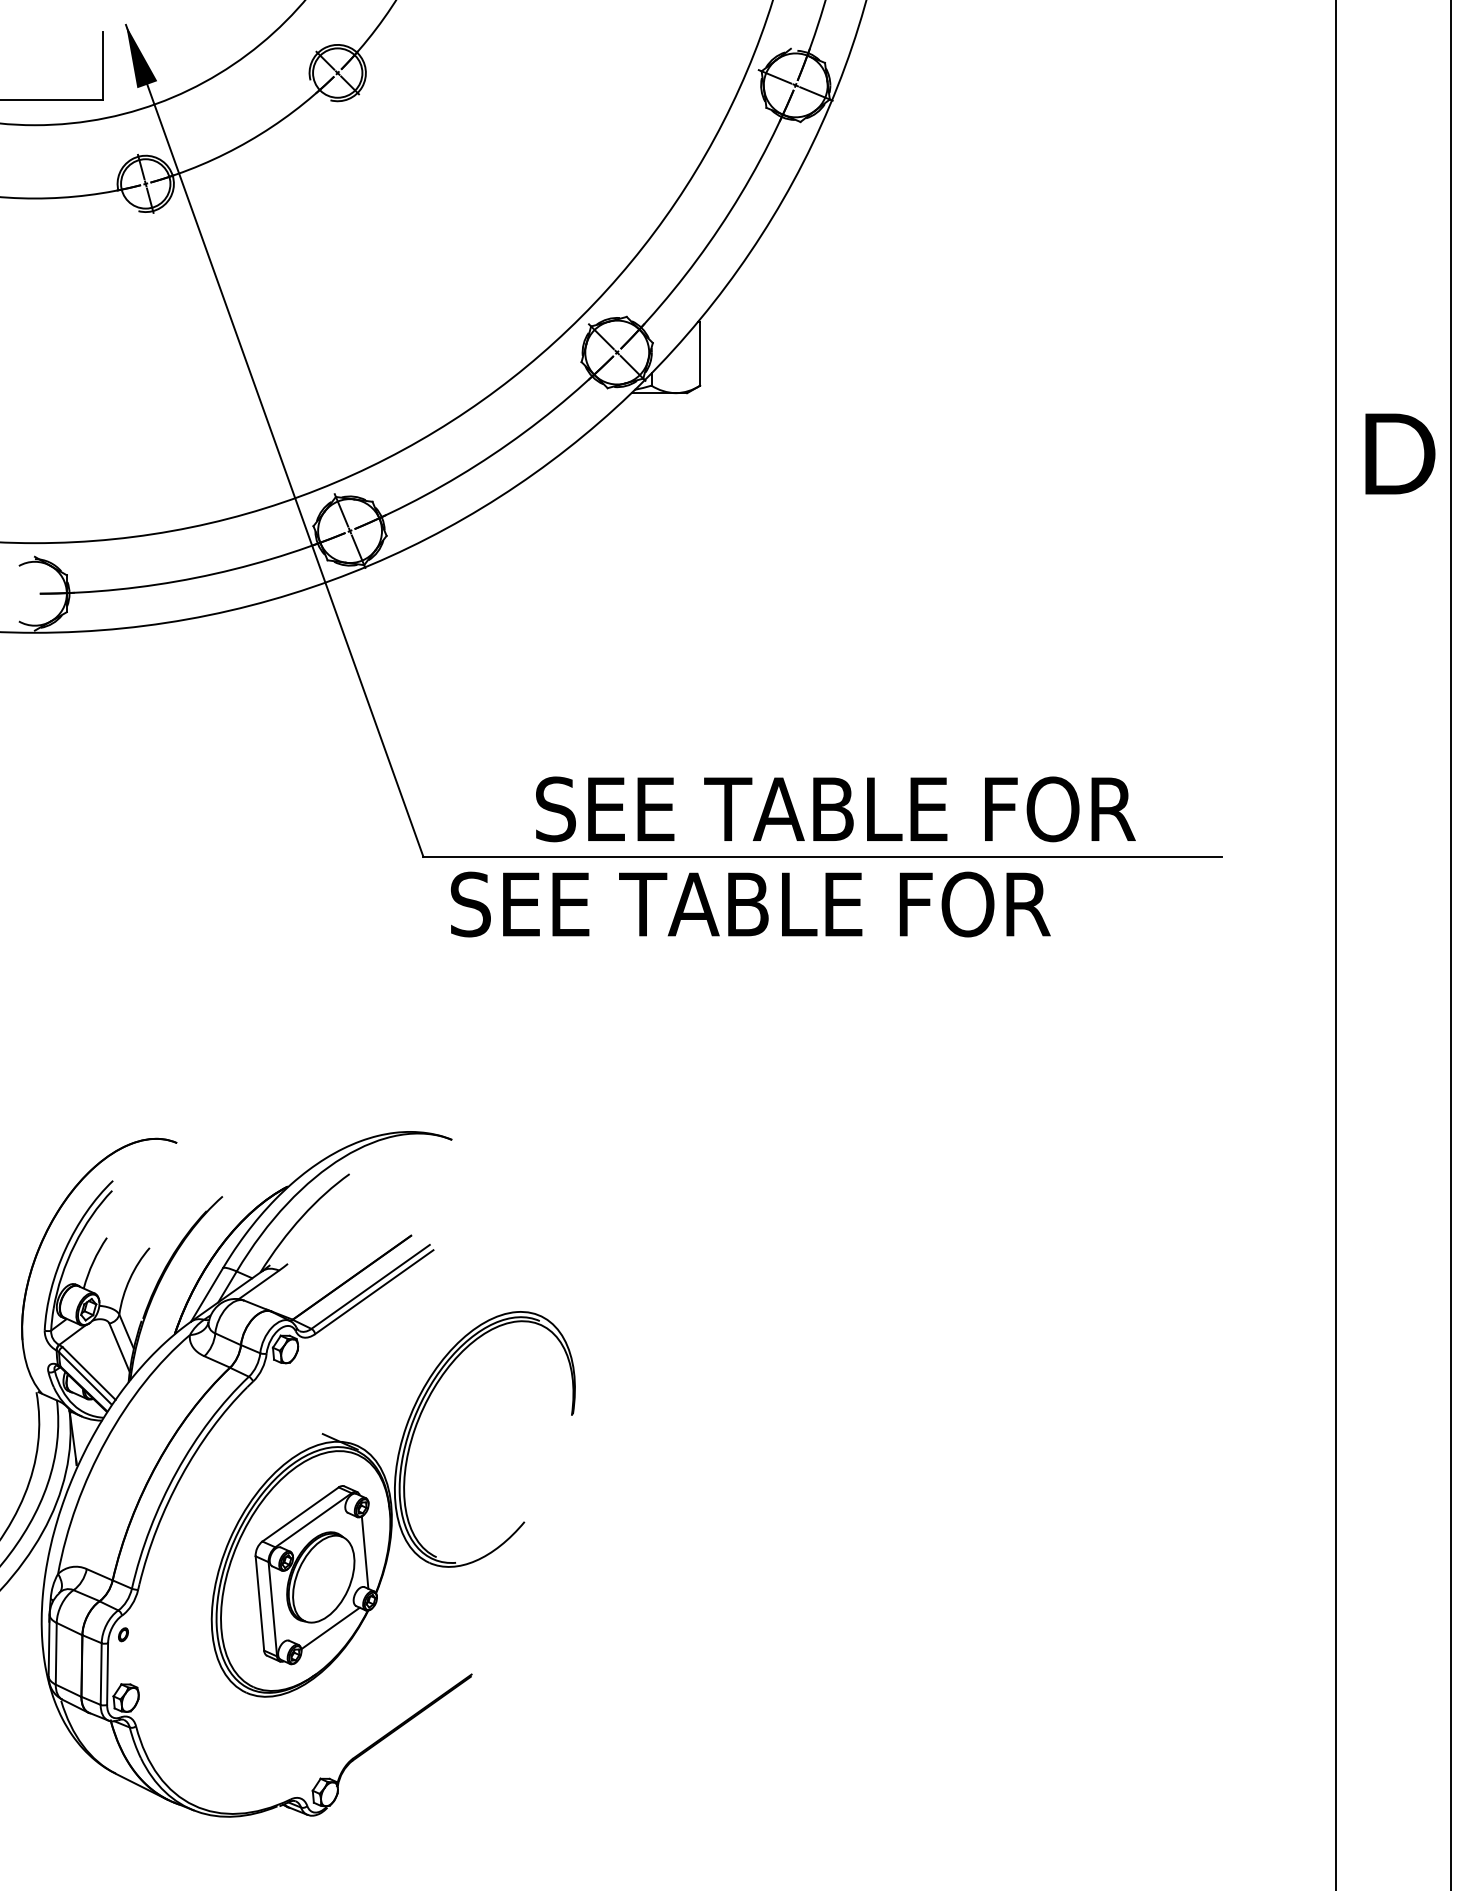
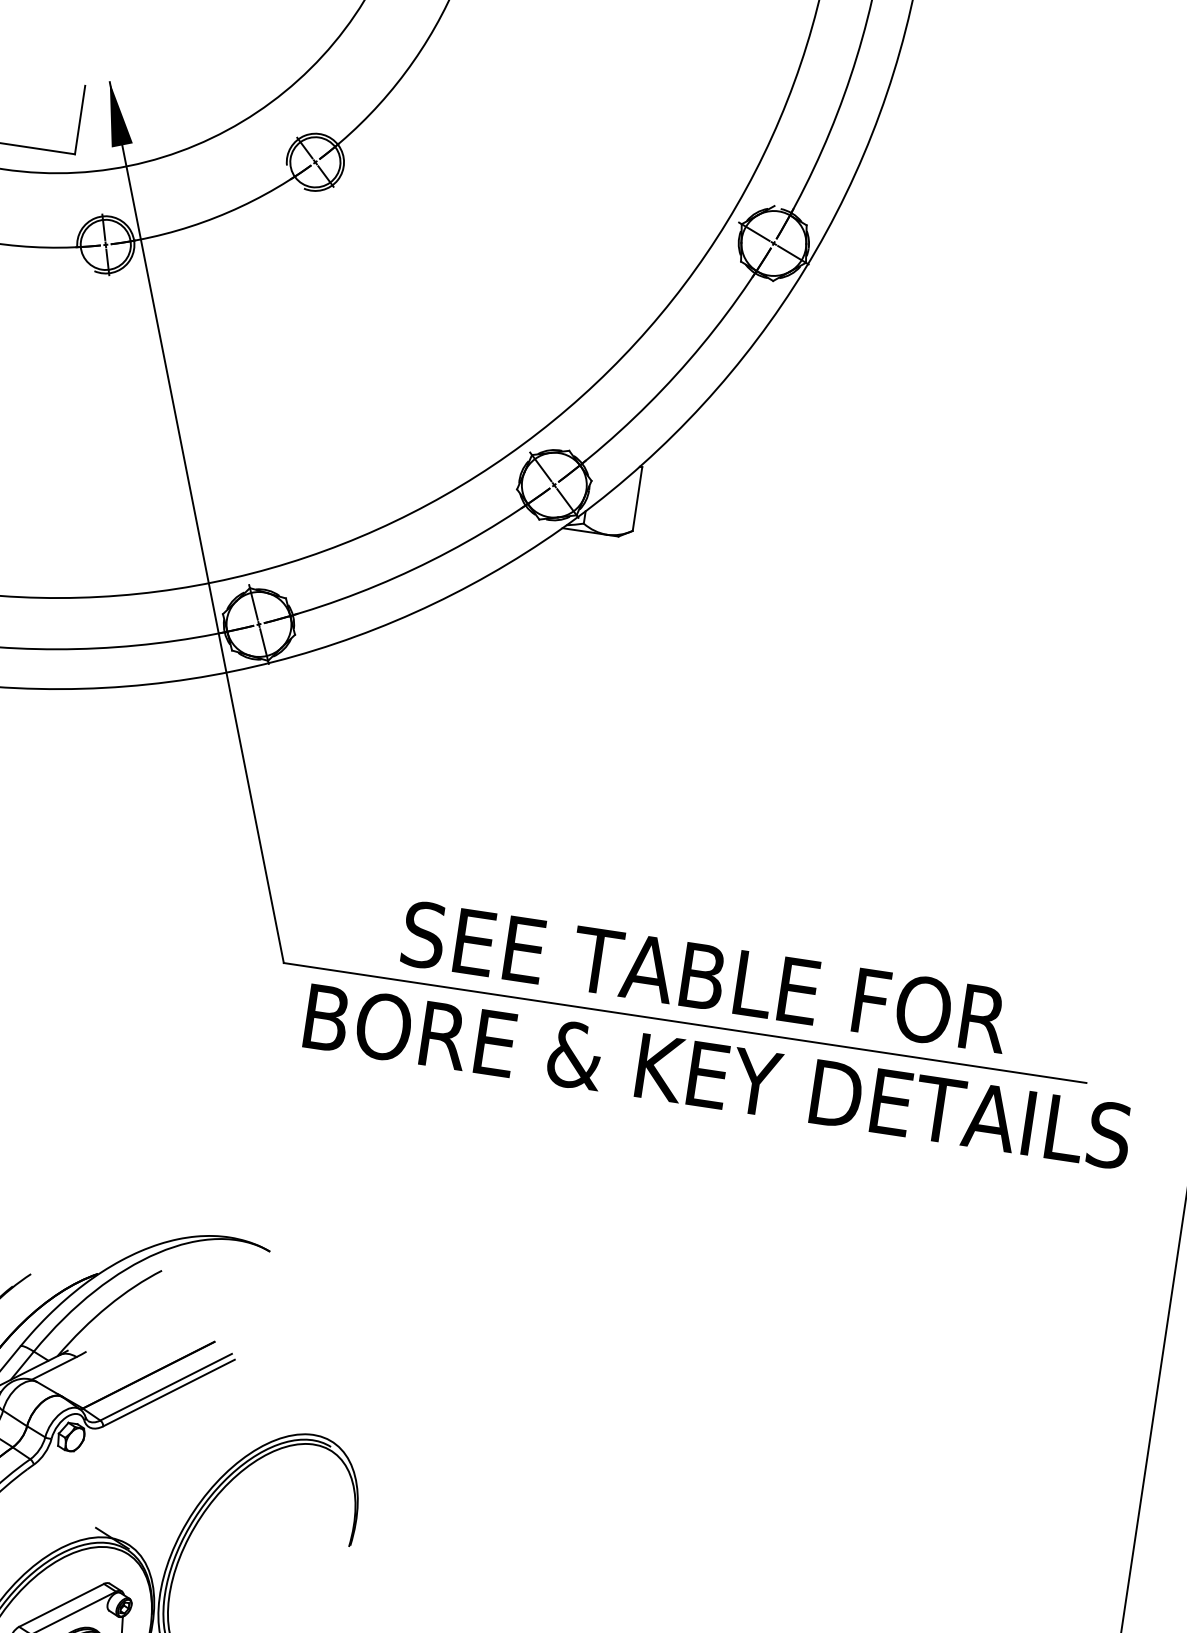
text: (861, 904) -> (716, 1076), SEE TABLE FOR -> BORE & KEY DETAILS

